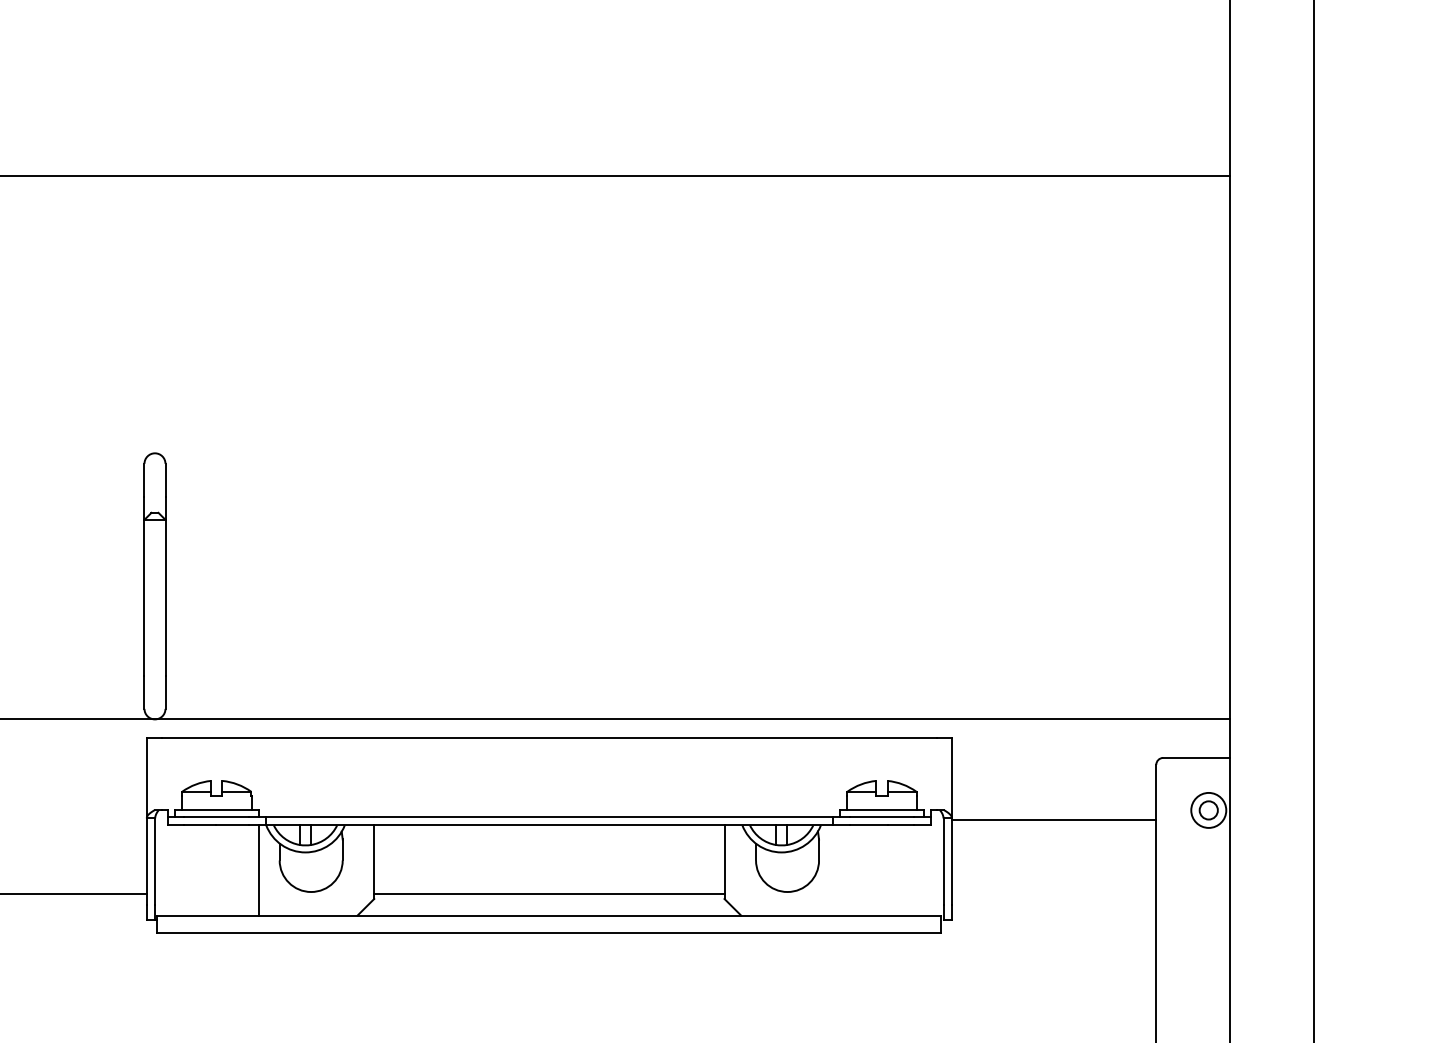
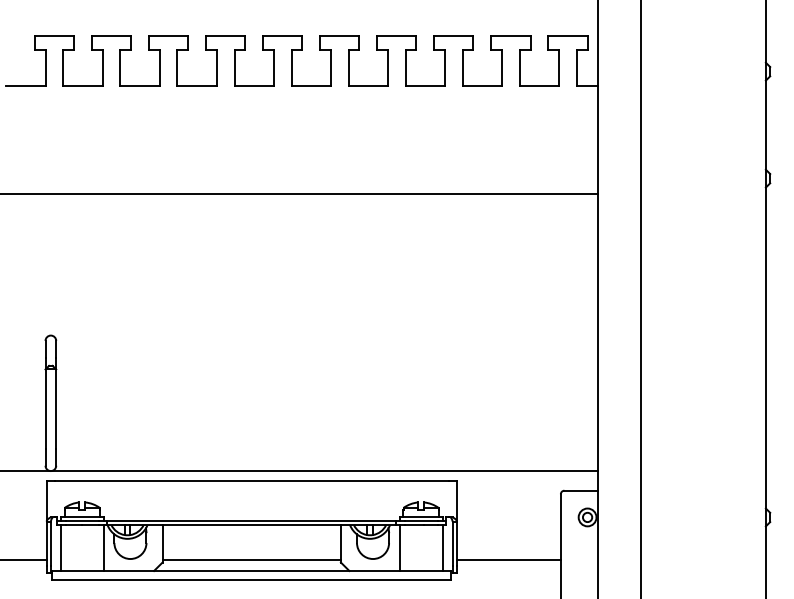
line: (1053, 820) -> (508, 560), moved
line: (173, 869) -> (60, 547), added
line: (839, 869) -> (399, 547), added
line: (923, 869) -> (442, 547), added

